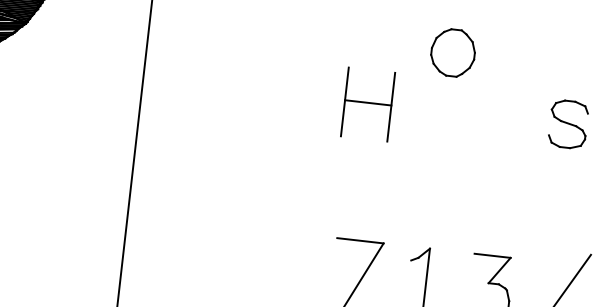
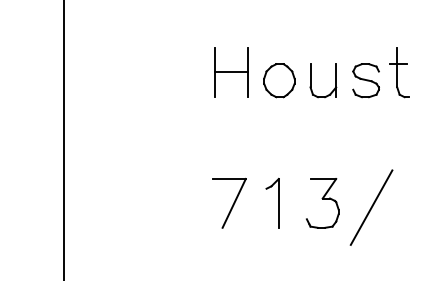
part: (453, 52) -> (279, 80), moved
part: (367, 104) -> (231, 72), moved
part: (491, 115) -> (311, 80), added

